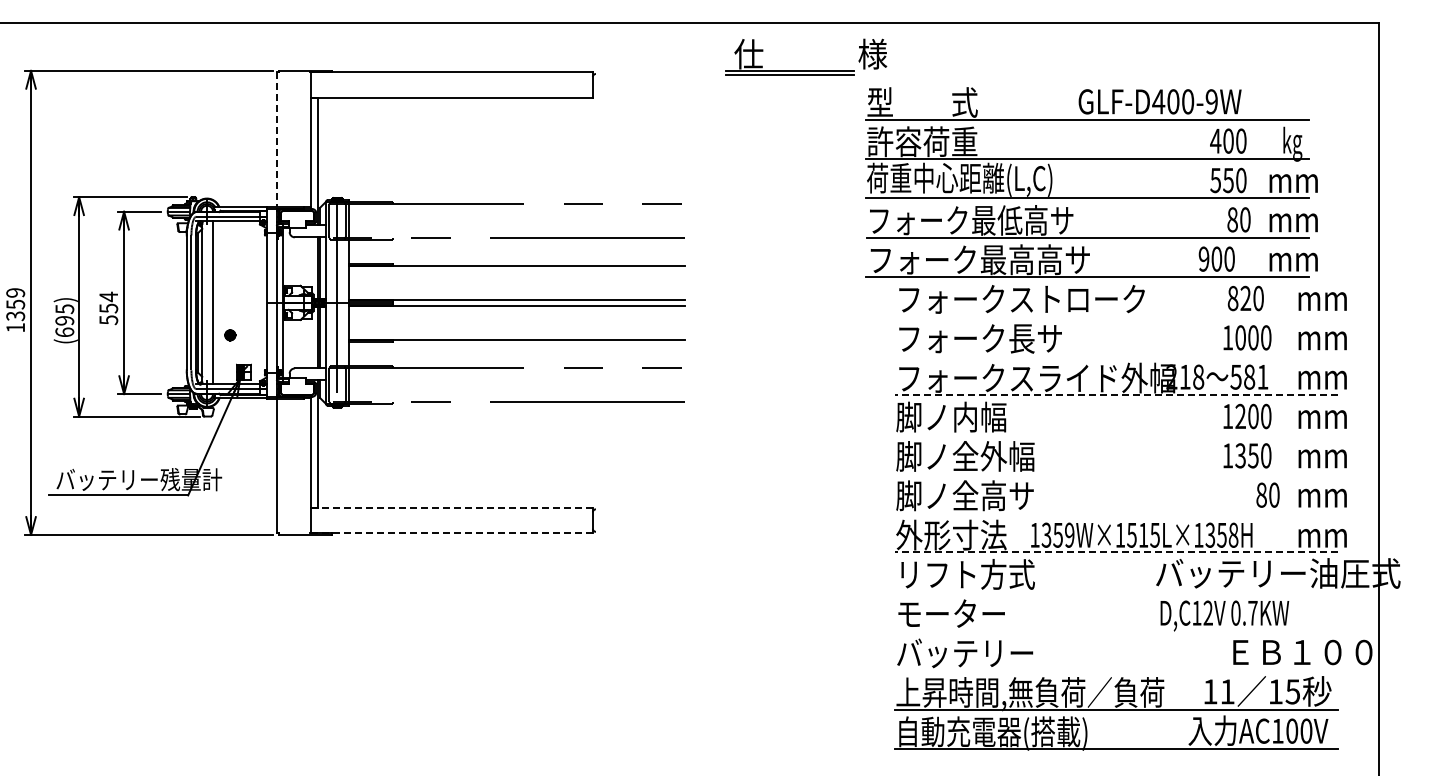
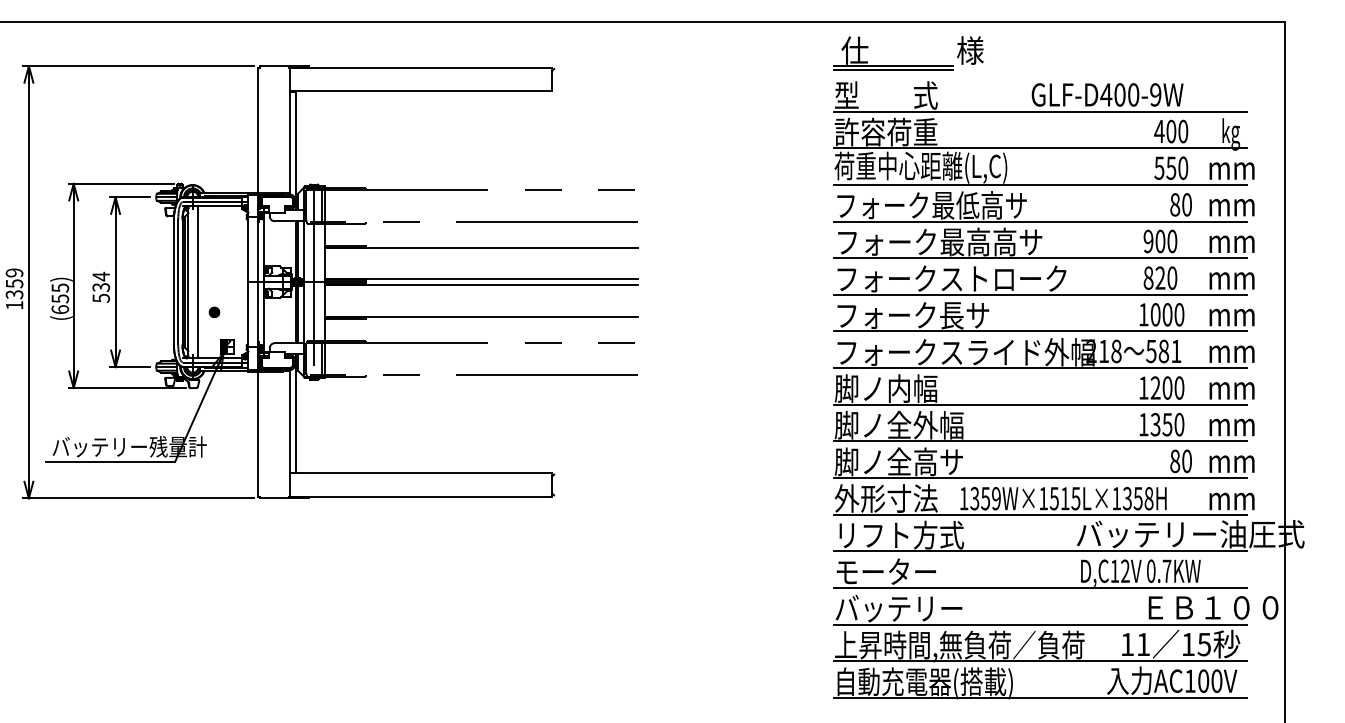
part: (806, 70) -> (908, 65), moved
line: (277, 140) -> (258, 130), dashed -> solid
part: (1091, 197) -> (1043, 184), moved
text: (108, 307) -> (101, 286), 554 -> 534
line: (1116, 316) -> (1039, 294), added
text: (64, 320) -> (60, 298), (695) -> (655)
line: (1116, 355) -> (1039, 331), added
line: (1116, 395) -> (1039, 368), dashed -> solid
line: (1116, 434) -> (1039, 404), added
line: (1116, 473) -> (1039, 441), added
line: (452, 507) -> (421, 472), dashed -> solid
line: (1116, 513) -> (1039, 478), added
line: (452, 533) -> (421, 497), dashed -> solid
line: (1116, 552) -> (1039, 514), dashed -> solid
line: (1116, 591) -> (1039, 551), added
line: (1116, 631) -> (1039, 588), added
line: (1116, 670) -> (1039, 624), added

